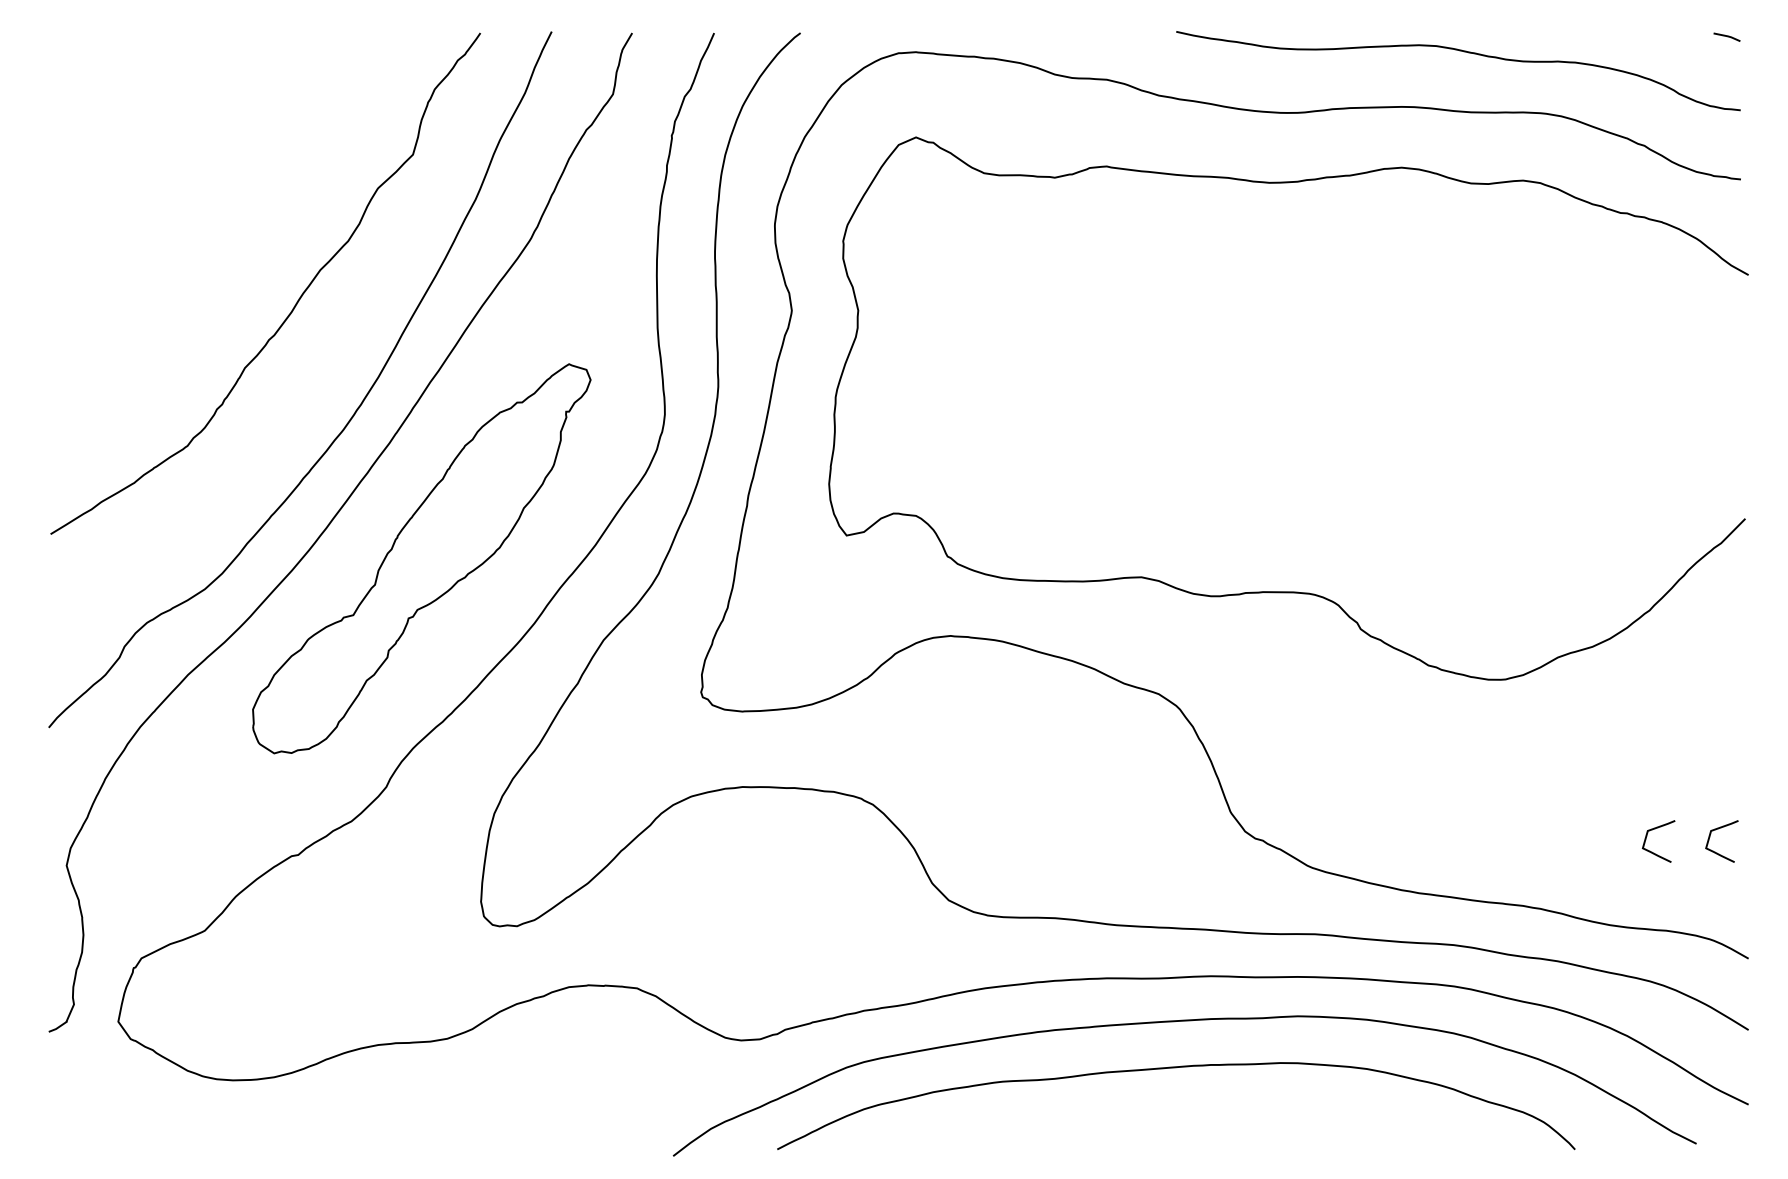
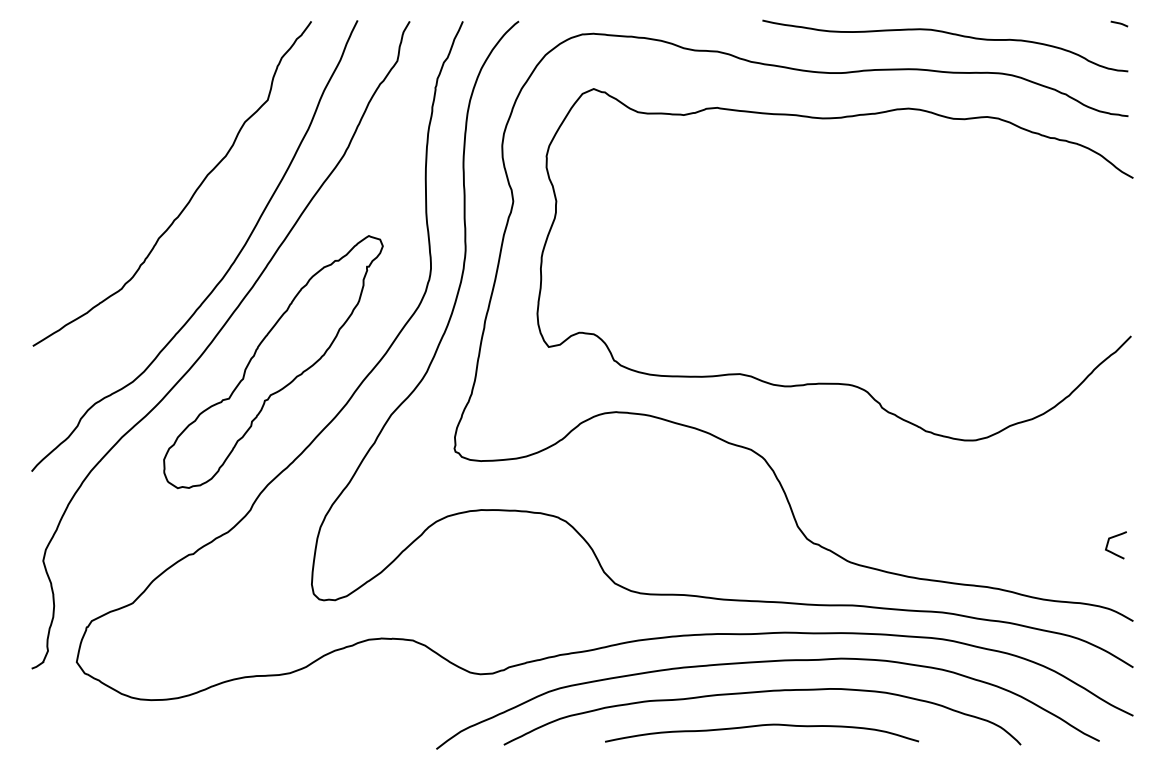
curve: (1653, 851) -> (1071, 551), removed
curve: (1176, 1121) -> (762, 726), added

